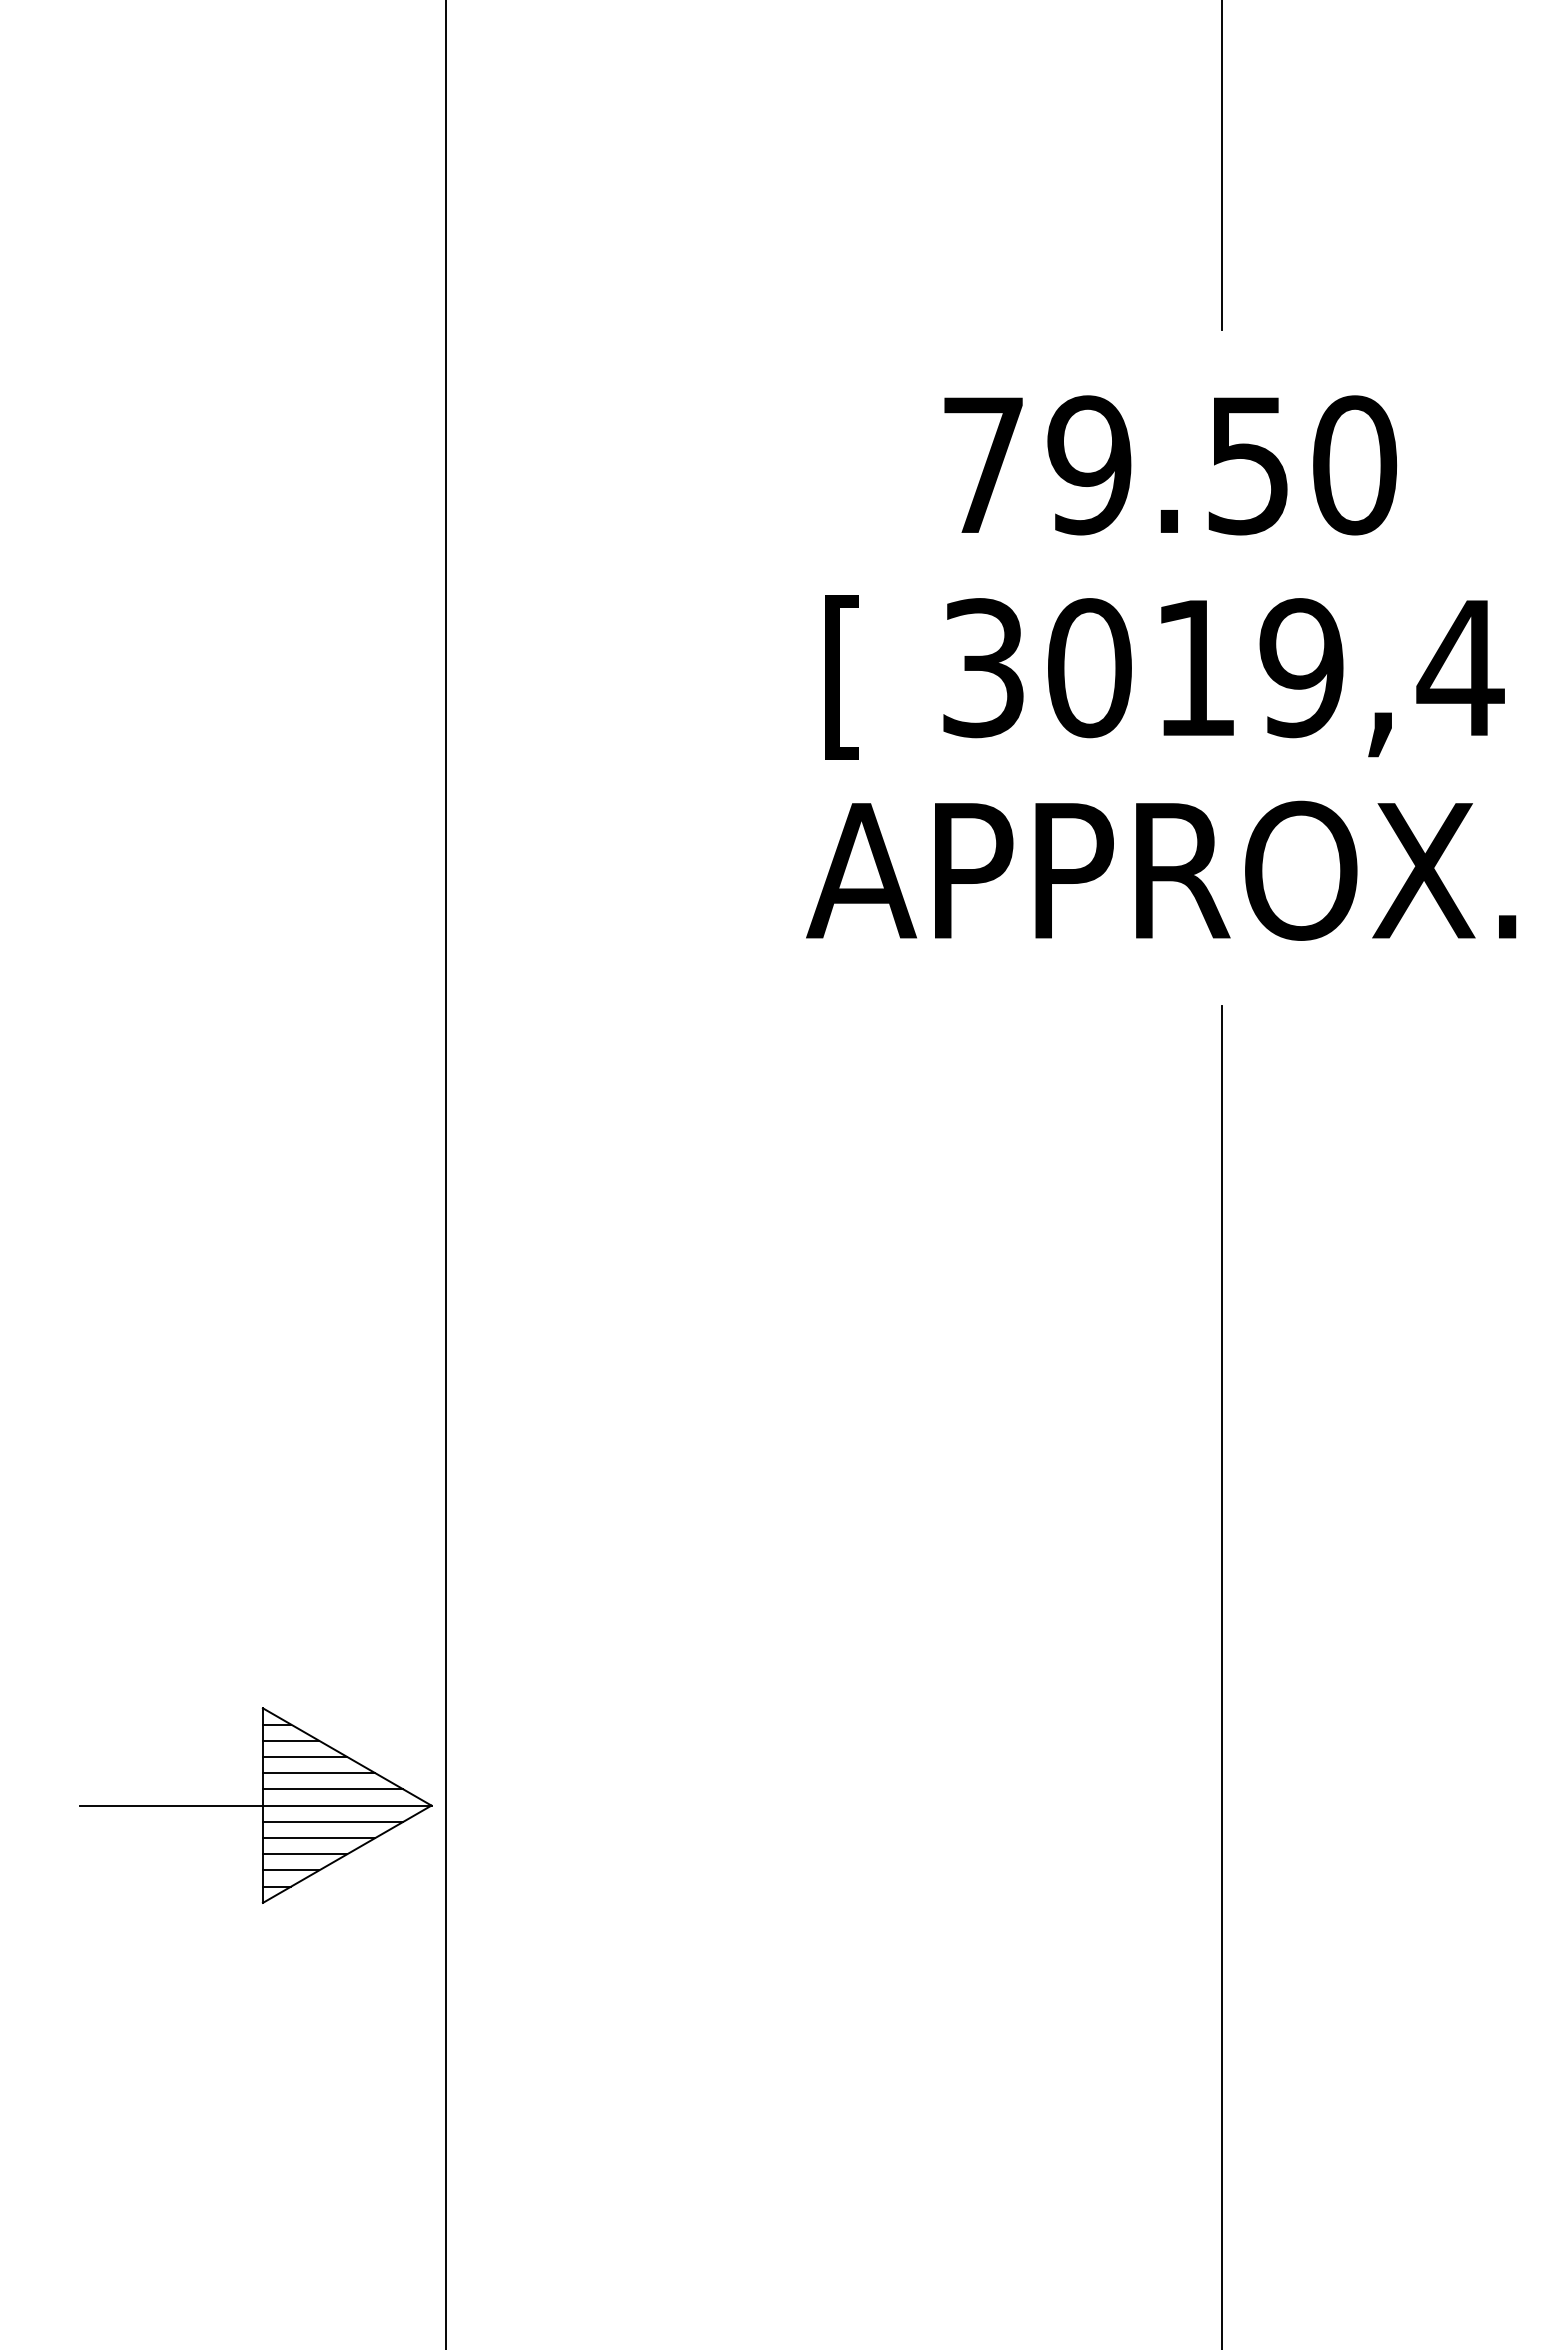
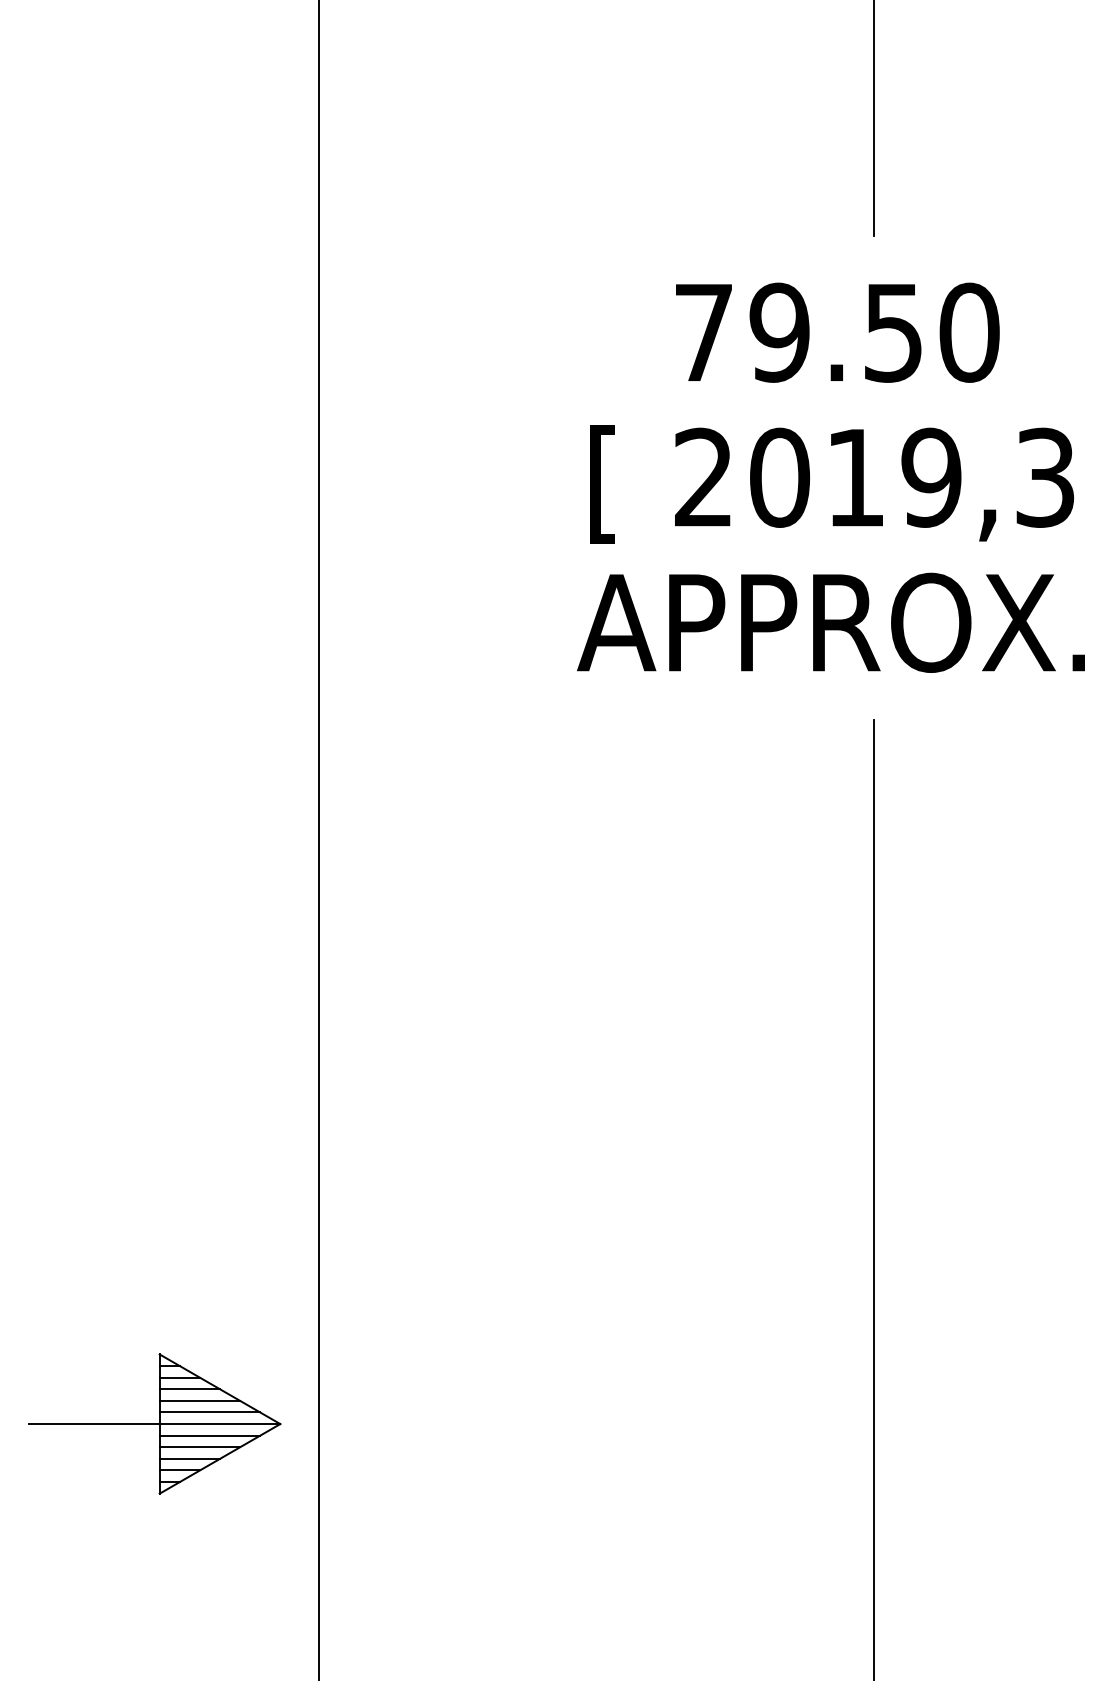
text: (1223, 668) -> (875, 478), 3019,4 -> 2019,3
part: (255, 1805) -> (154, 1423), moved

